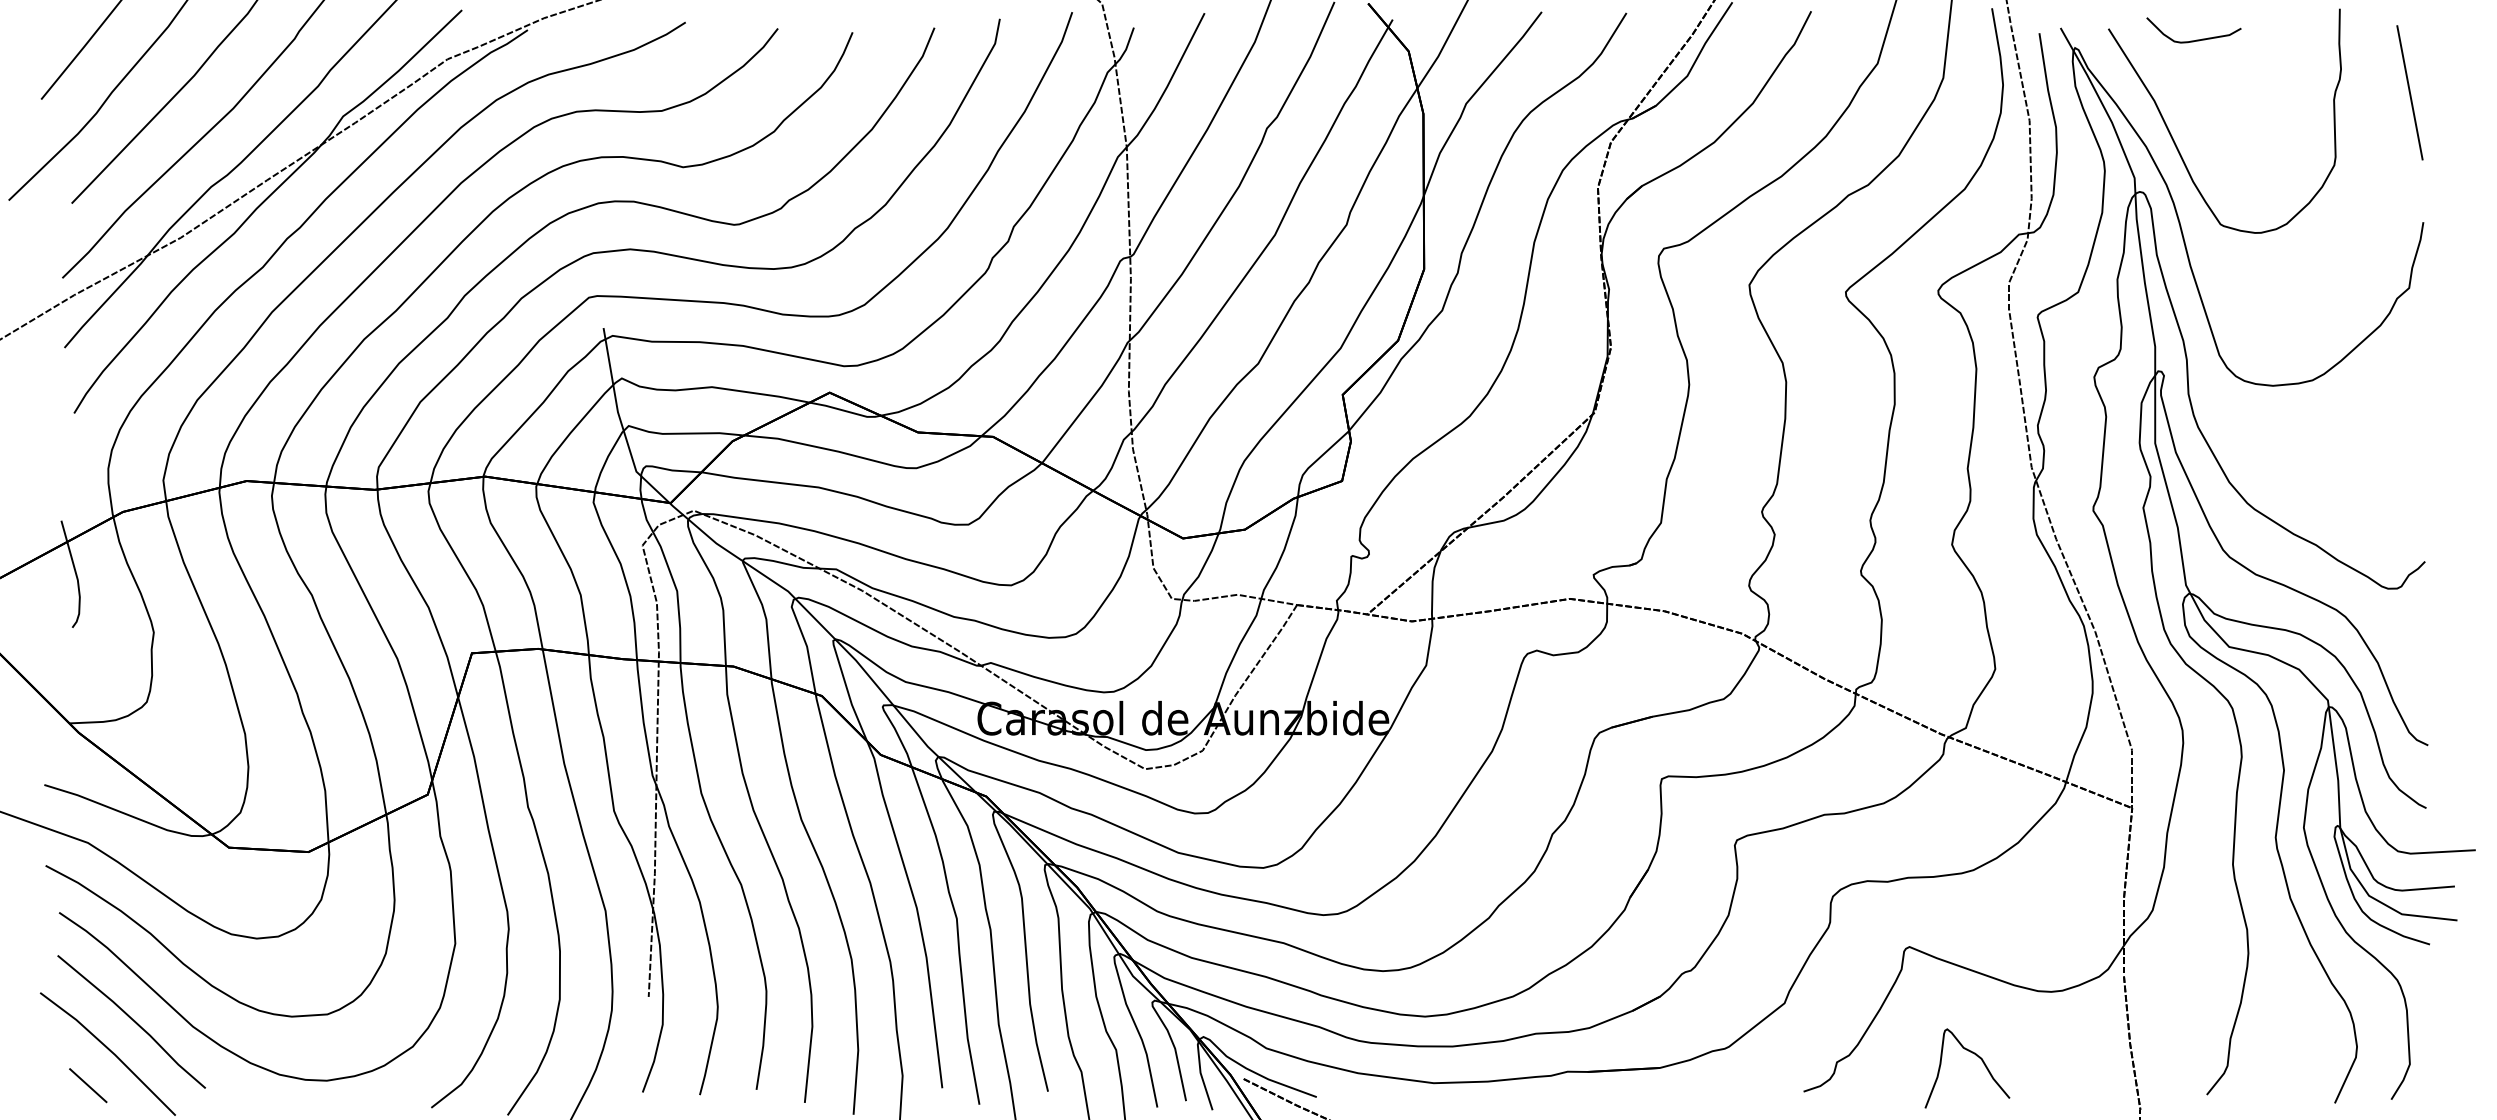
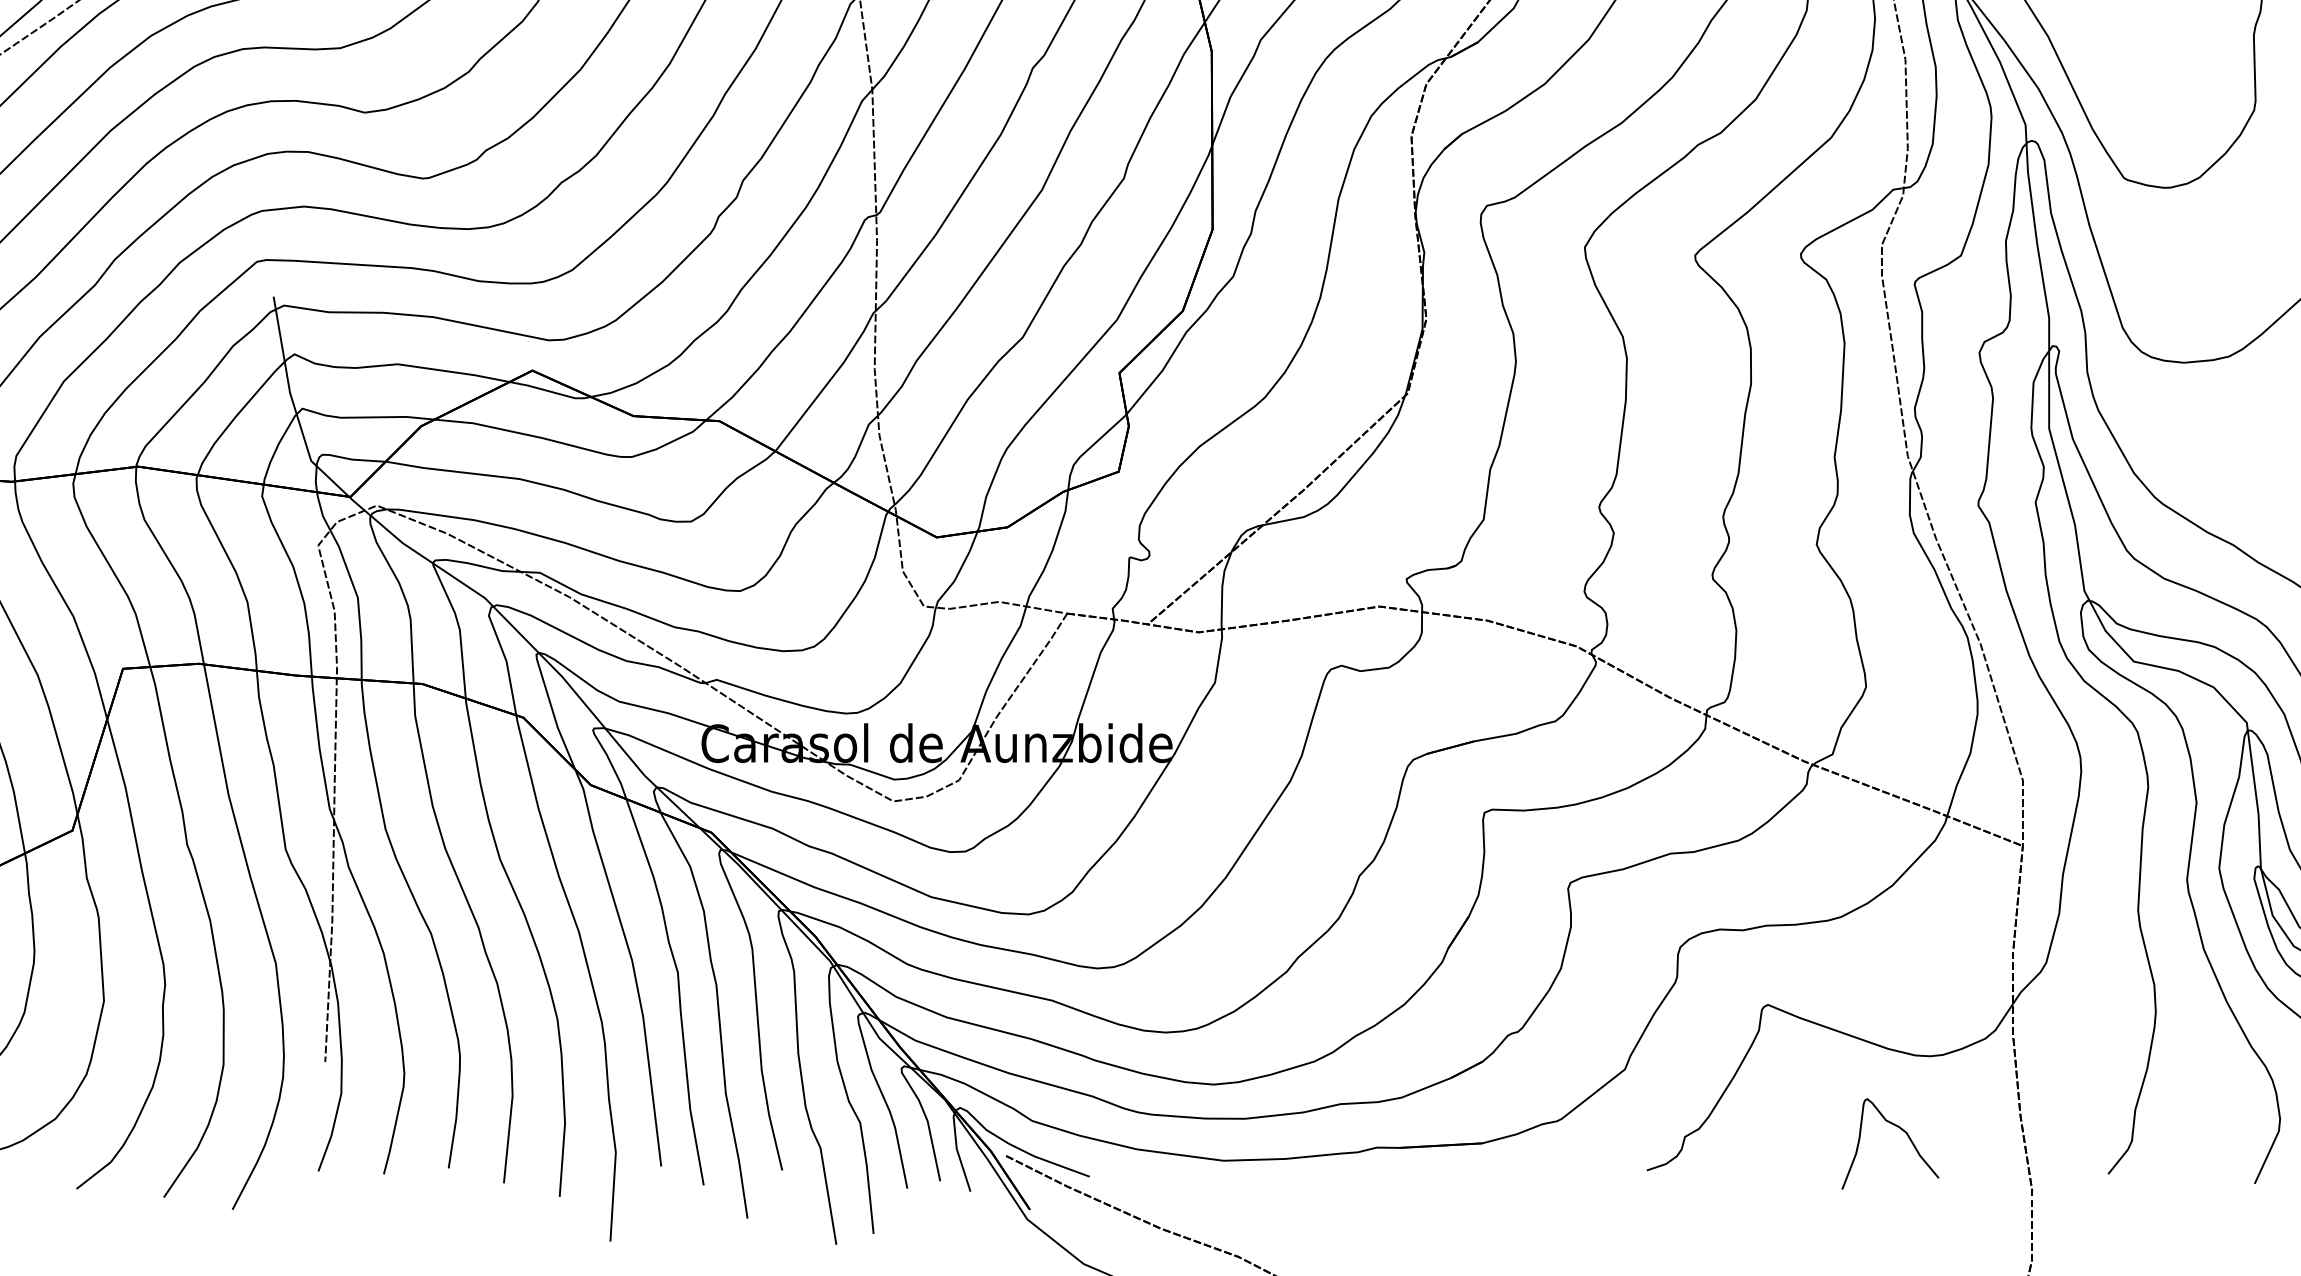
curve: (1975, 1055) -> (1899, 1129), moved

